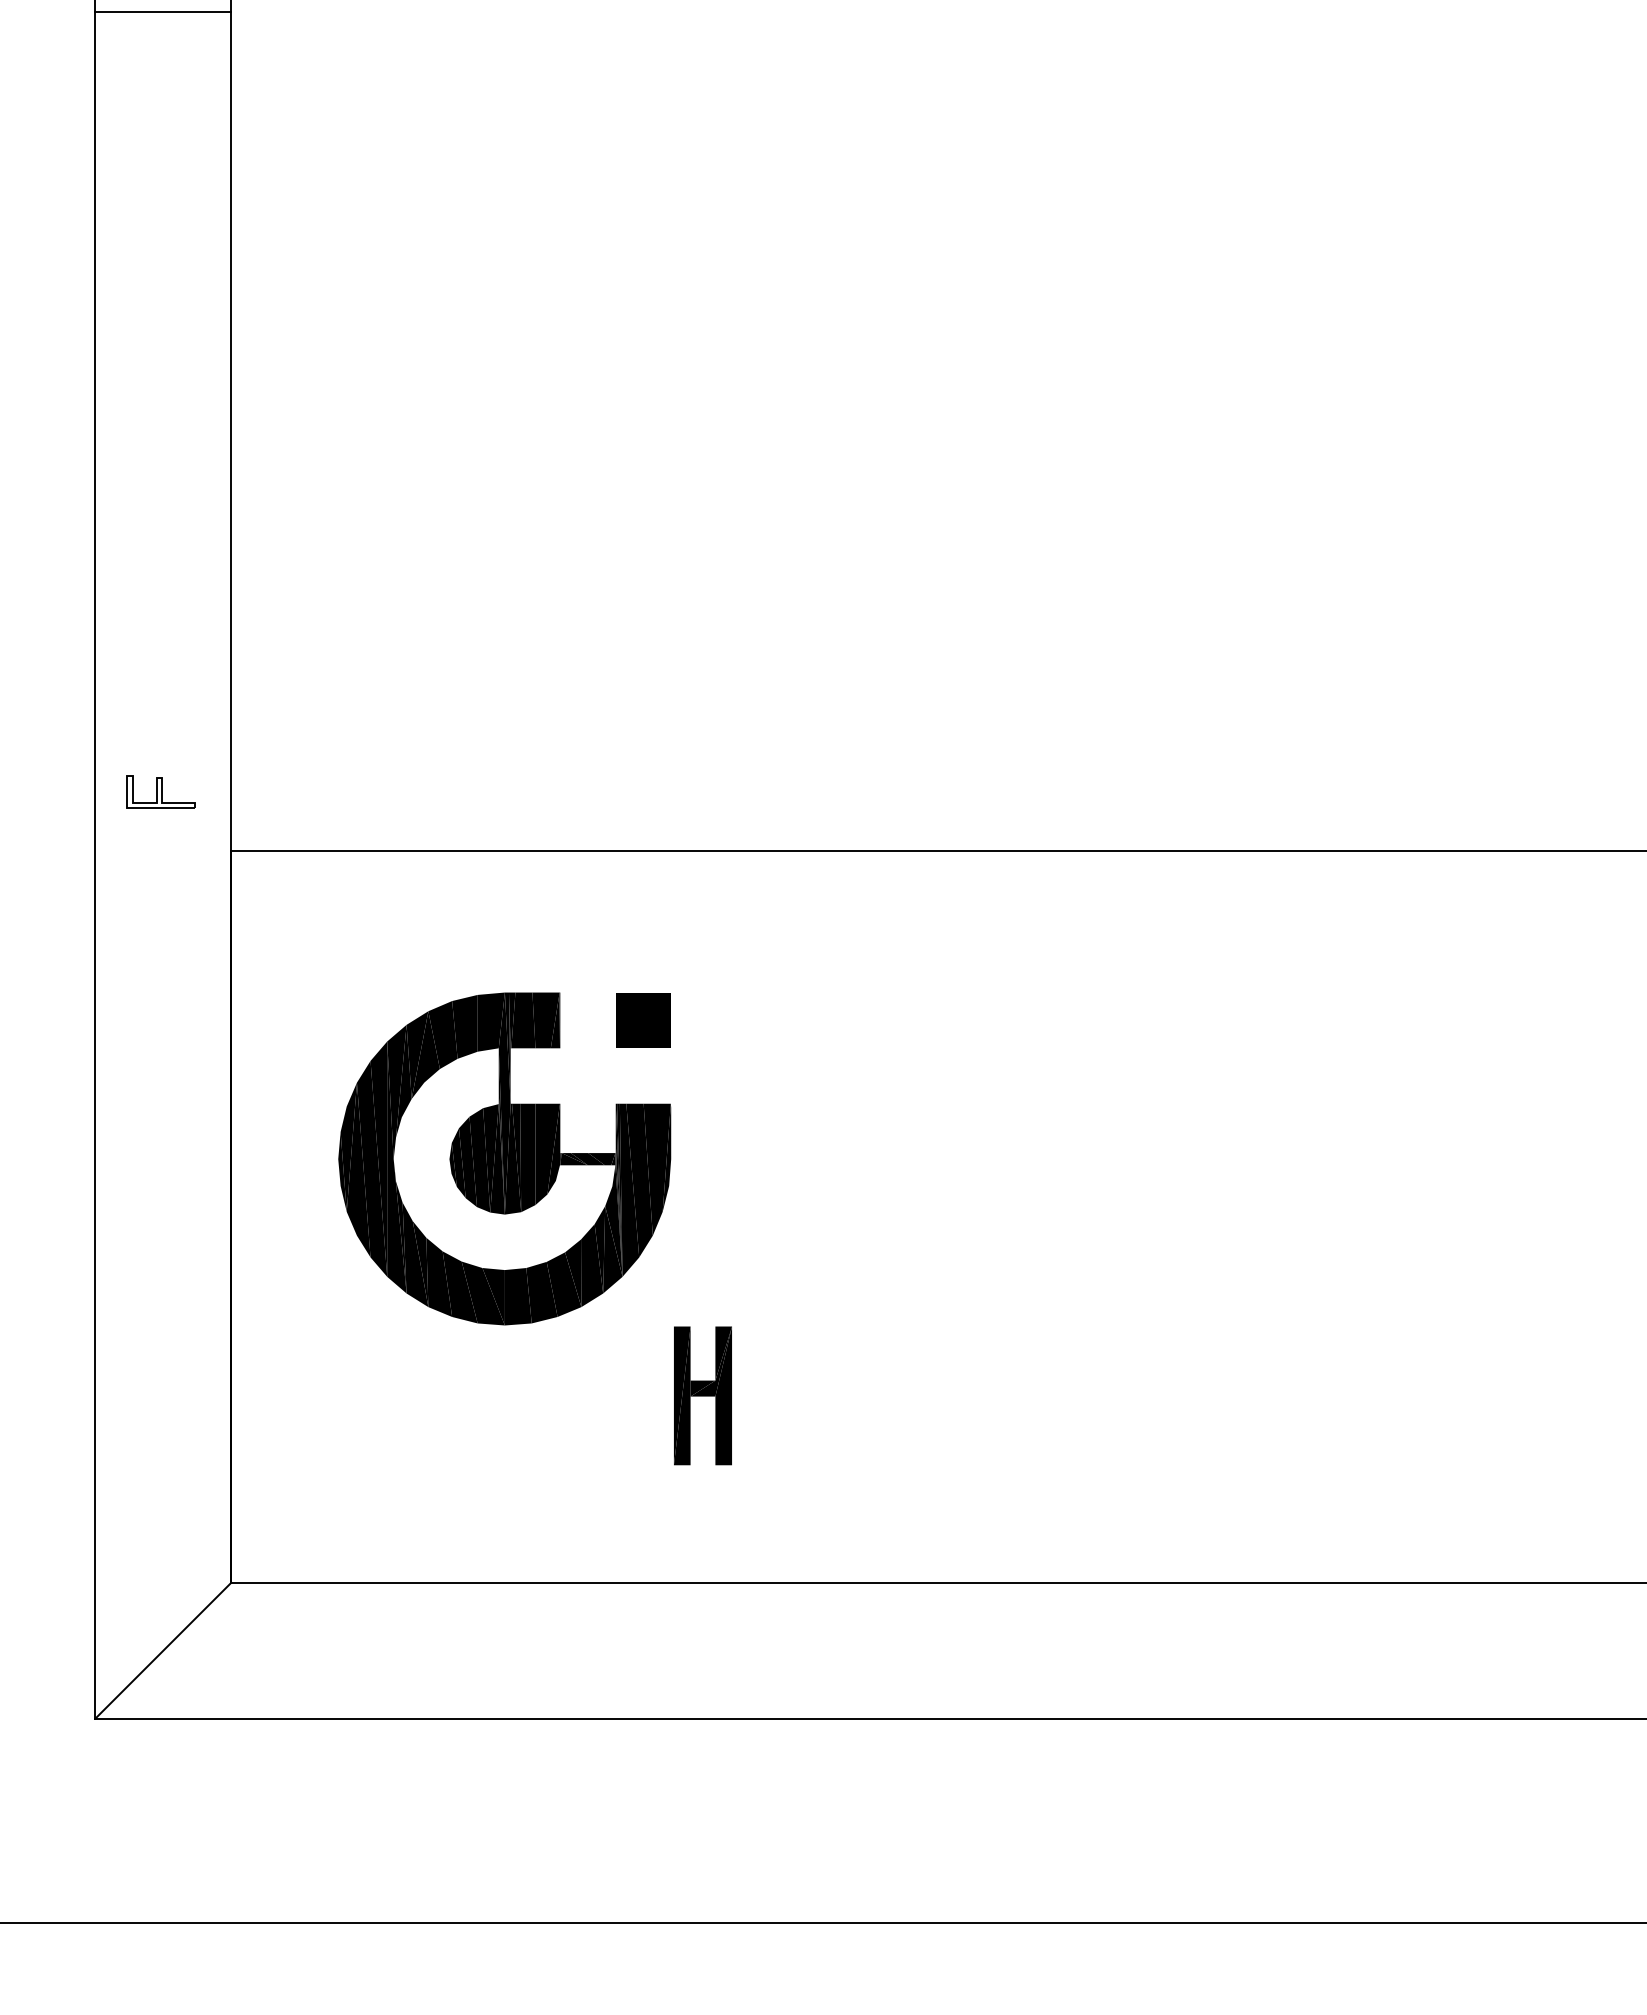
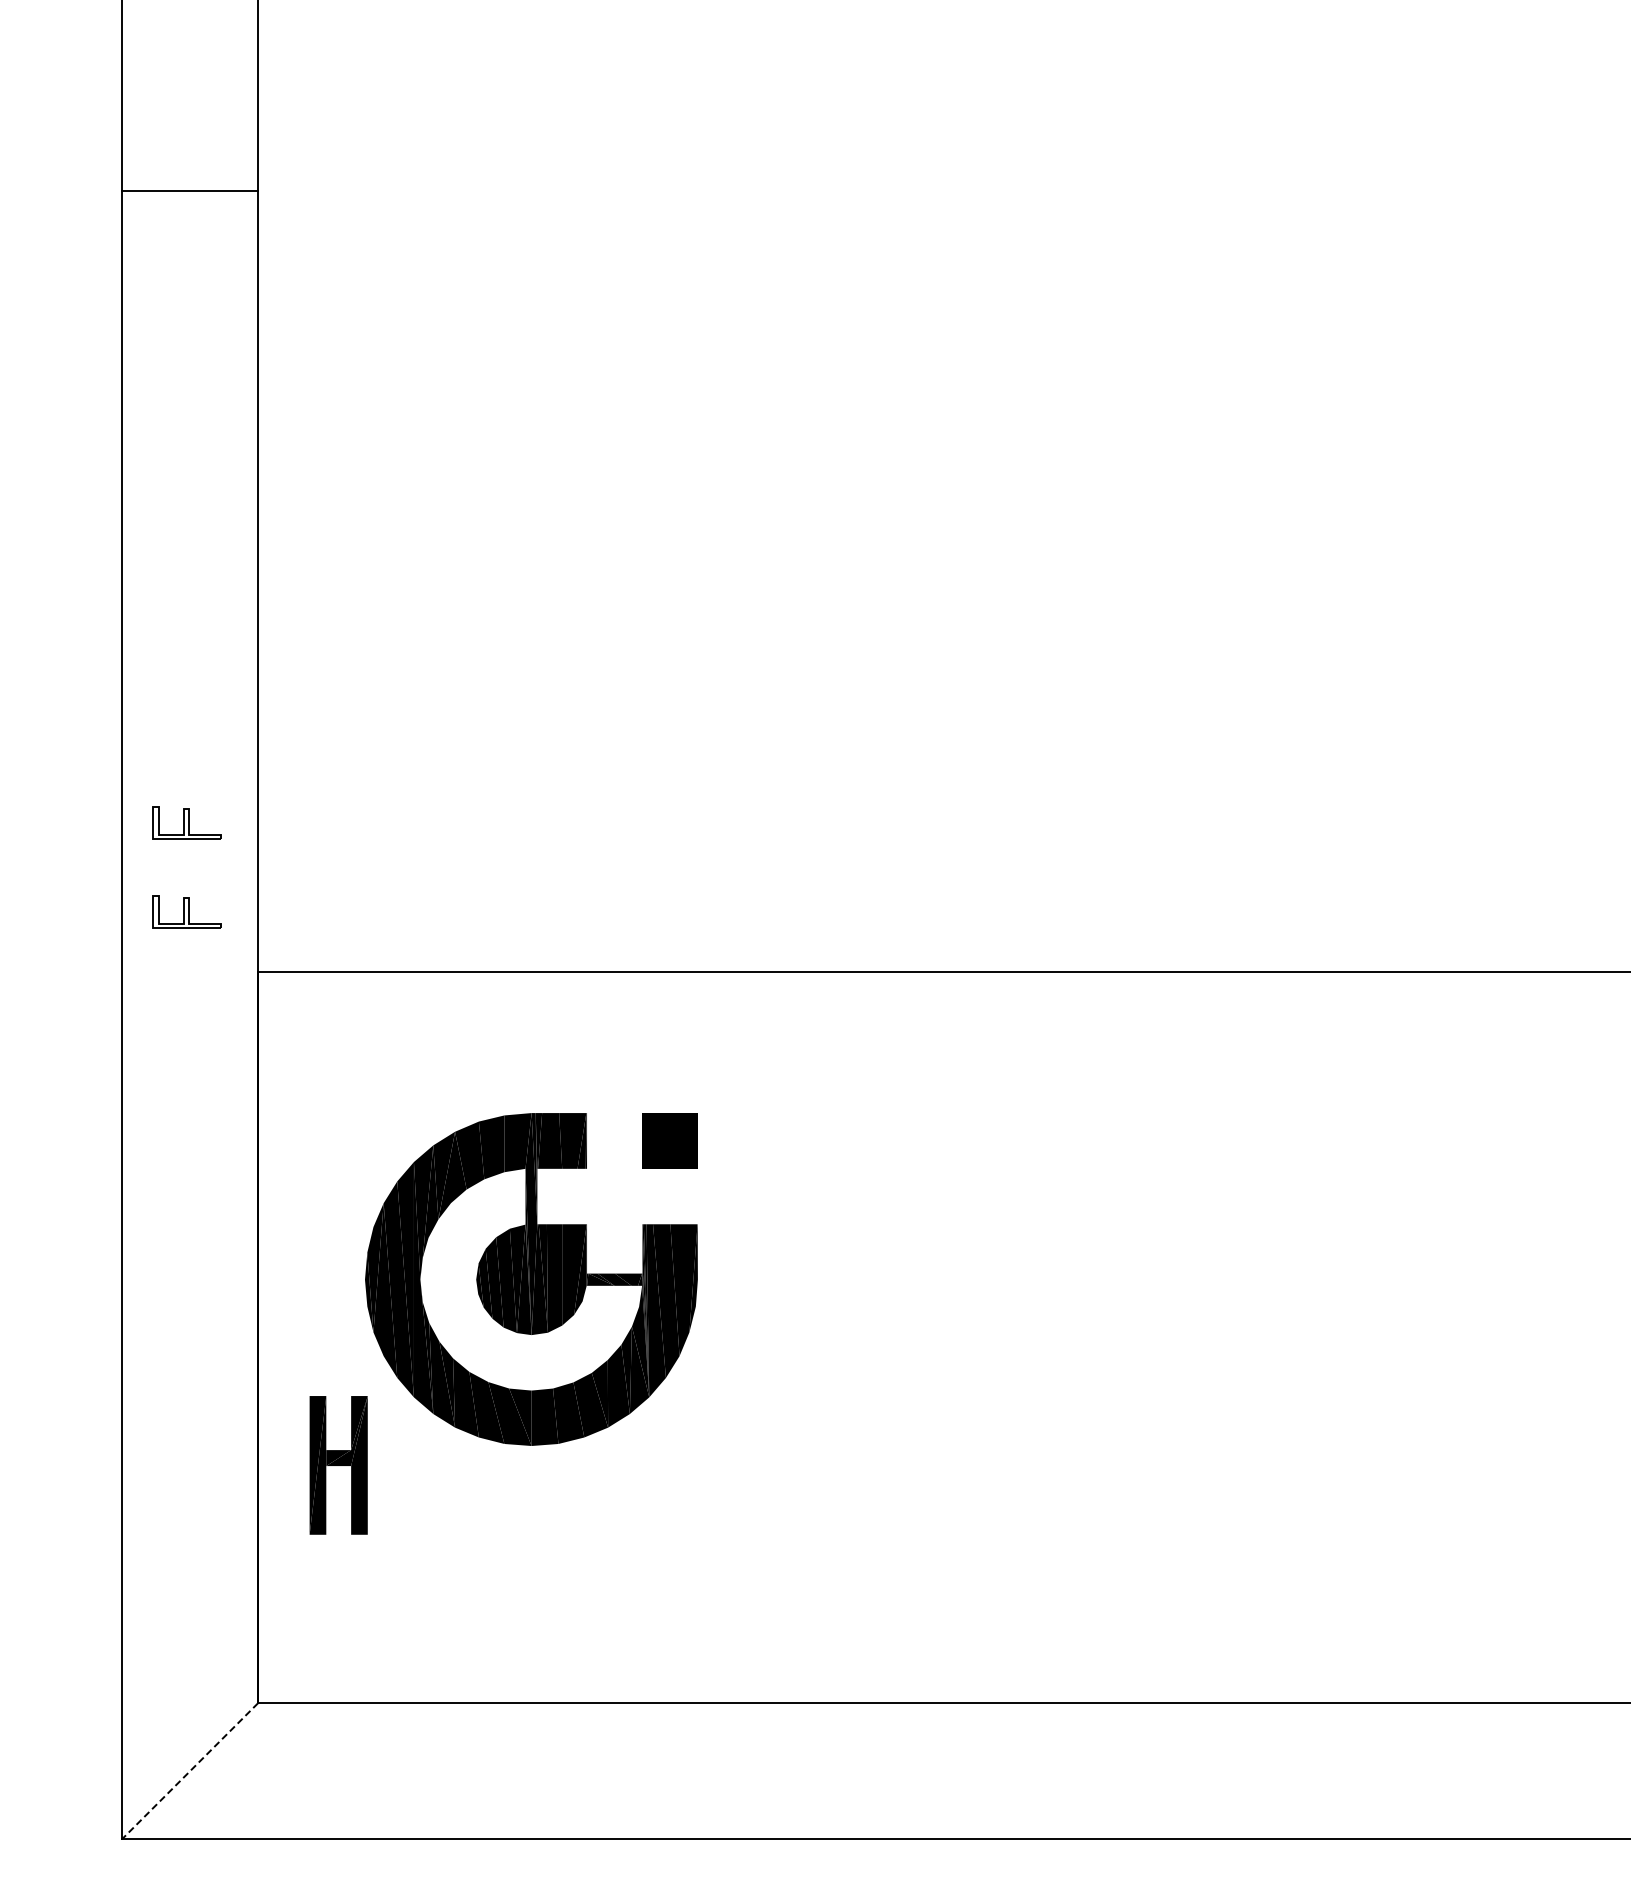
line: (163, 12) -> (190, 191), moved
part: (160, 702) -> (187, 823), added
part: (702, 1395) -> (338, 1465), moved
line: (163, 1650) -> (190, 1771), solid -> dashed

